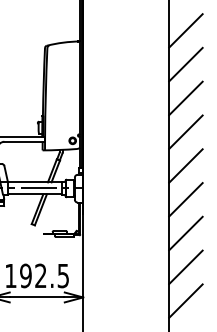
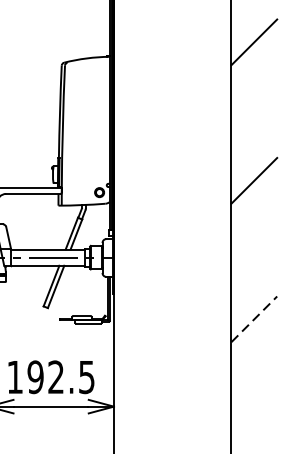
line: (185, 64) -> (253, 88), removed
line: (185, 98) -> (253, 134), removed
line: (185, 165) -> (253, 226), removed
line: (185, 199) -> (253, 272), removed
line: (185, 233) -> (253, 319), solid -> dashed
line: (185, 267) -> (253, 365), removed
line: (185, 300) -> (253, 410), removed

